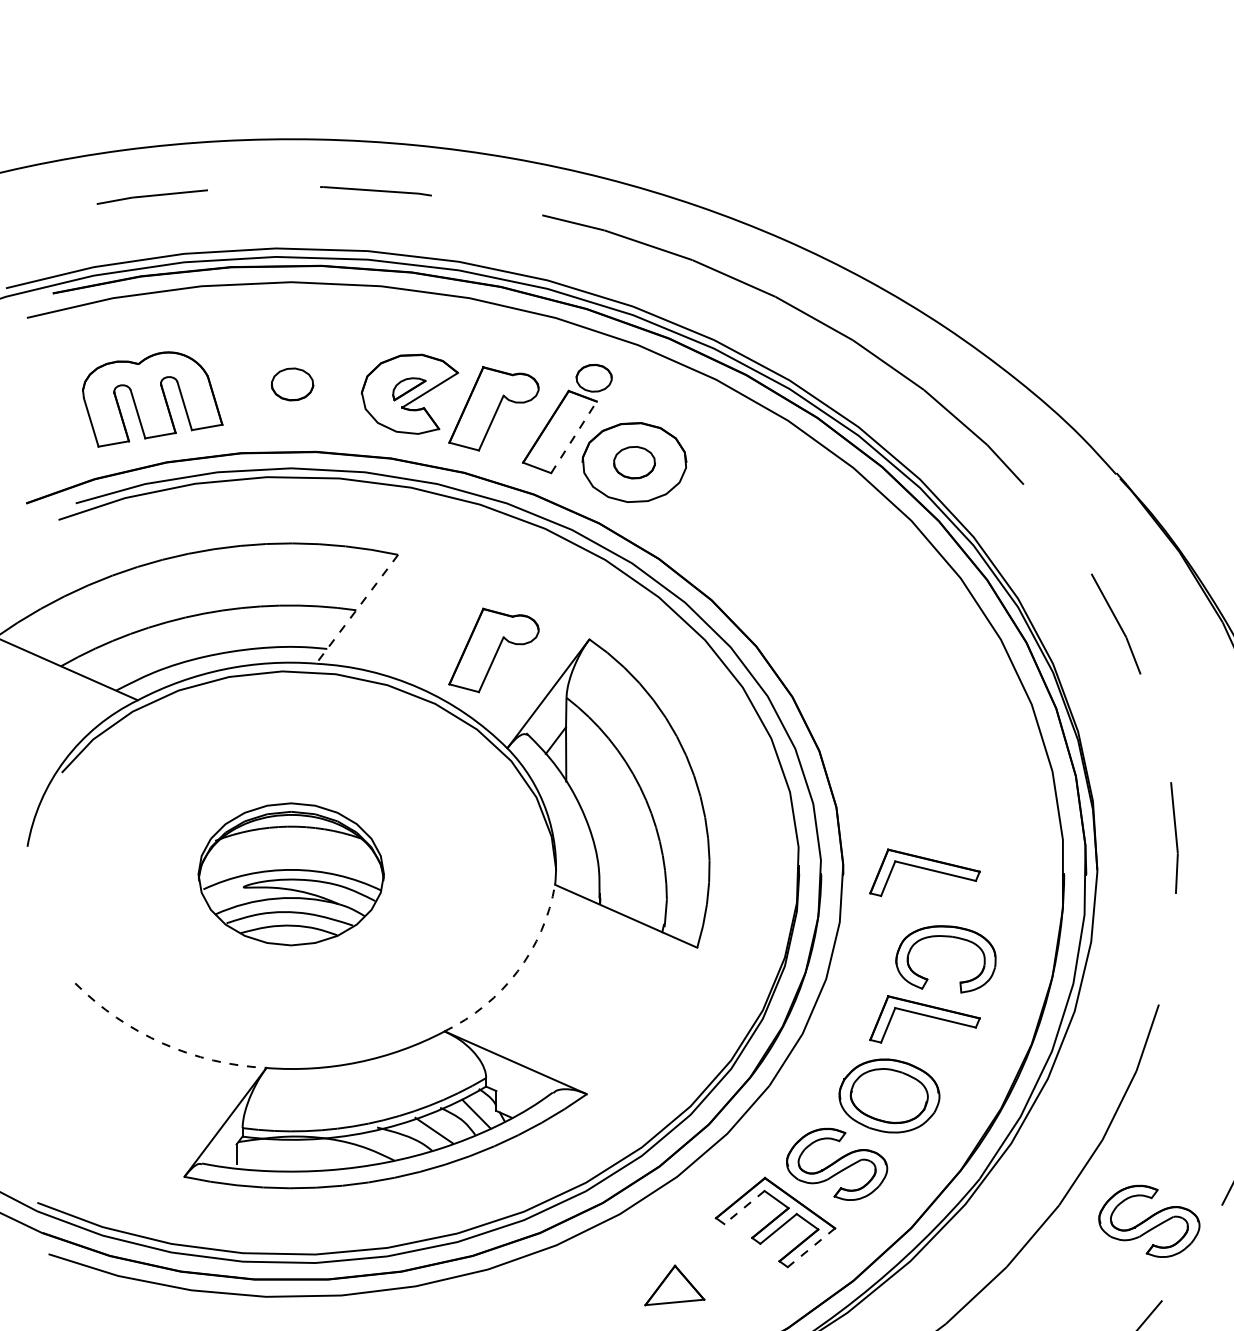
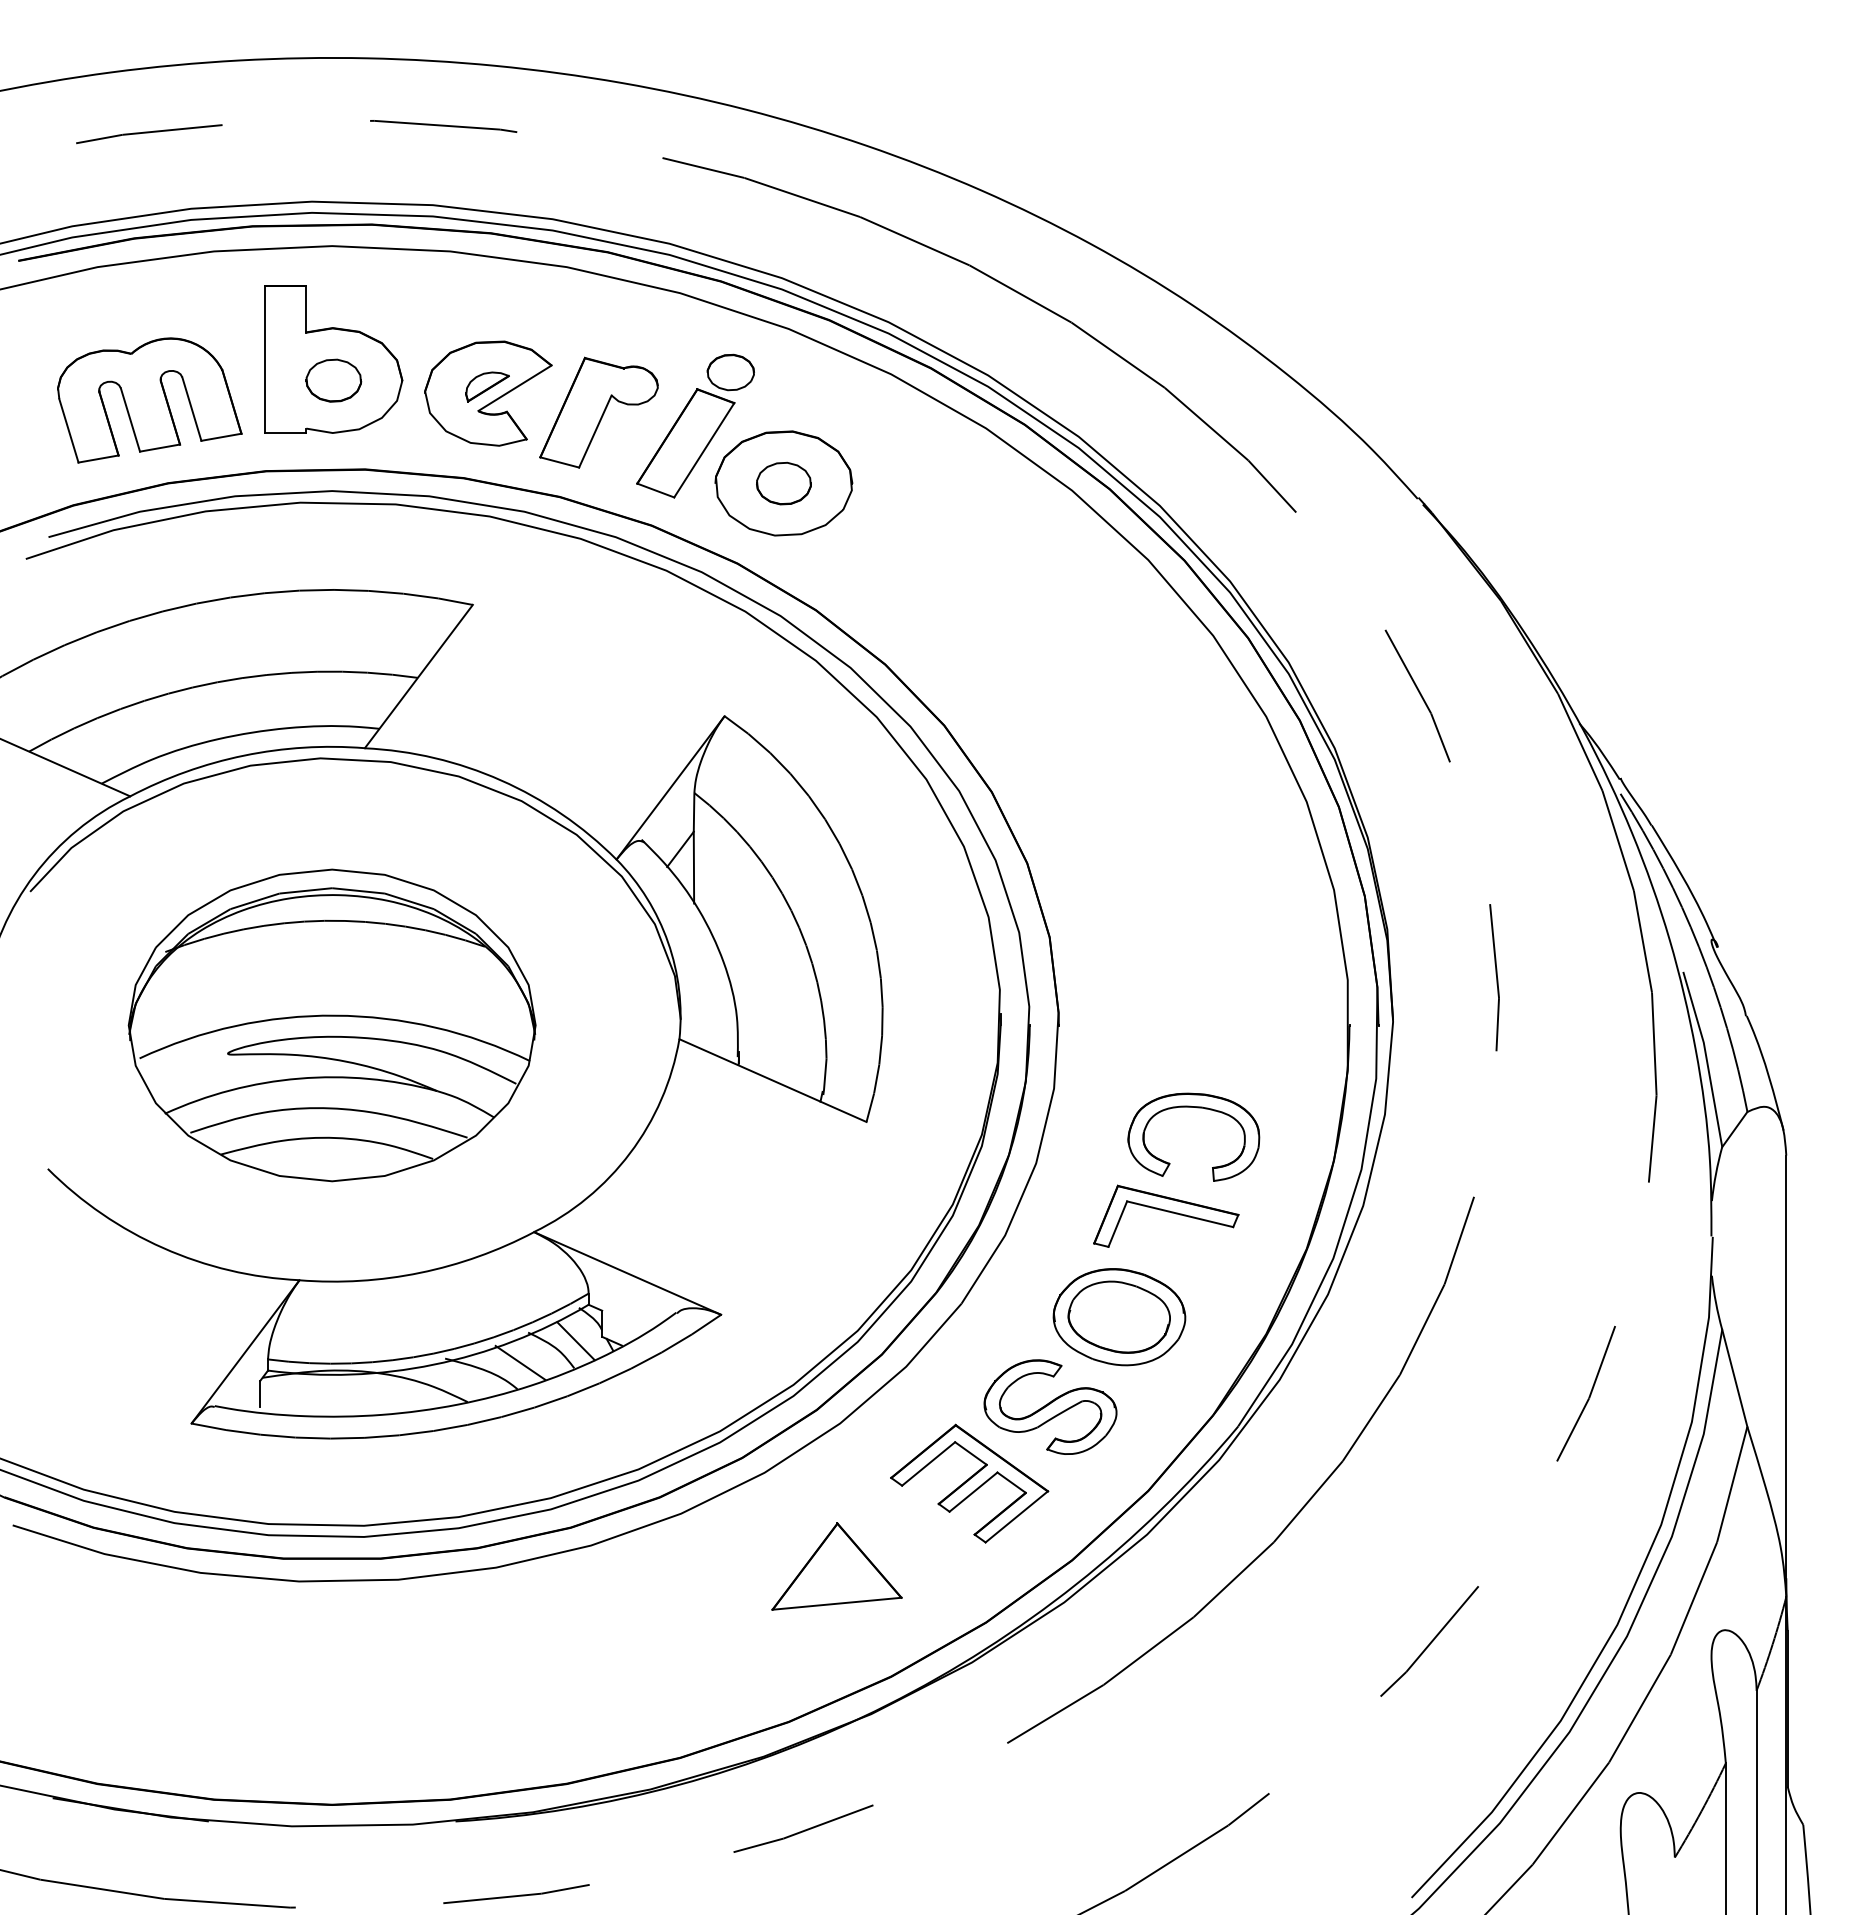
part: (292, 368) -> (333, 359), added
line: (574, 437) -> (704, 450), dashed -> solid
line: (356, 609) -> (418, 676), dashed -> solid
part: (493, 650) -> (598, 730), removed
part: (925, 872) -> (1166, 1022), removed
part: (290, 874) -> (331, 1025), size x1.67
arc: (517, 971) -> (630, 1153), dashed -> solid
arc: (163, 1043) -> (163, 1248), dashed -> solid
line: (744, 1207) -> (928, 1464), dashed -> solid
part: (1149, 1220) -> (1461, 1481), removed
line: (811, 1248) -> (1016, 1517), dashed -> solid
part: (674, 1285) -> (836, 1566), size x1.67

